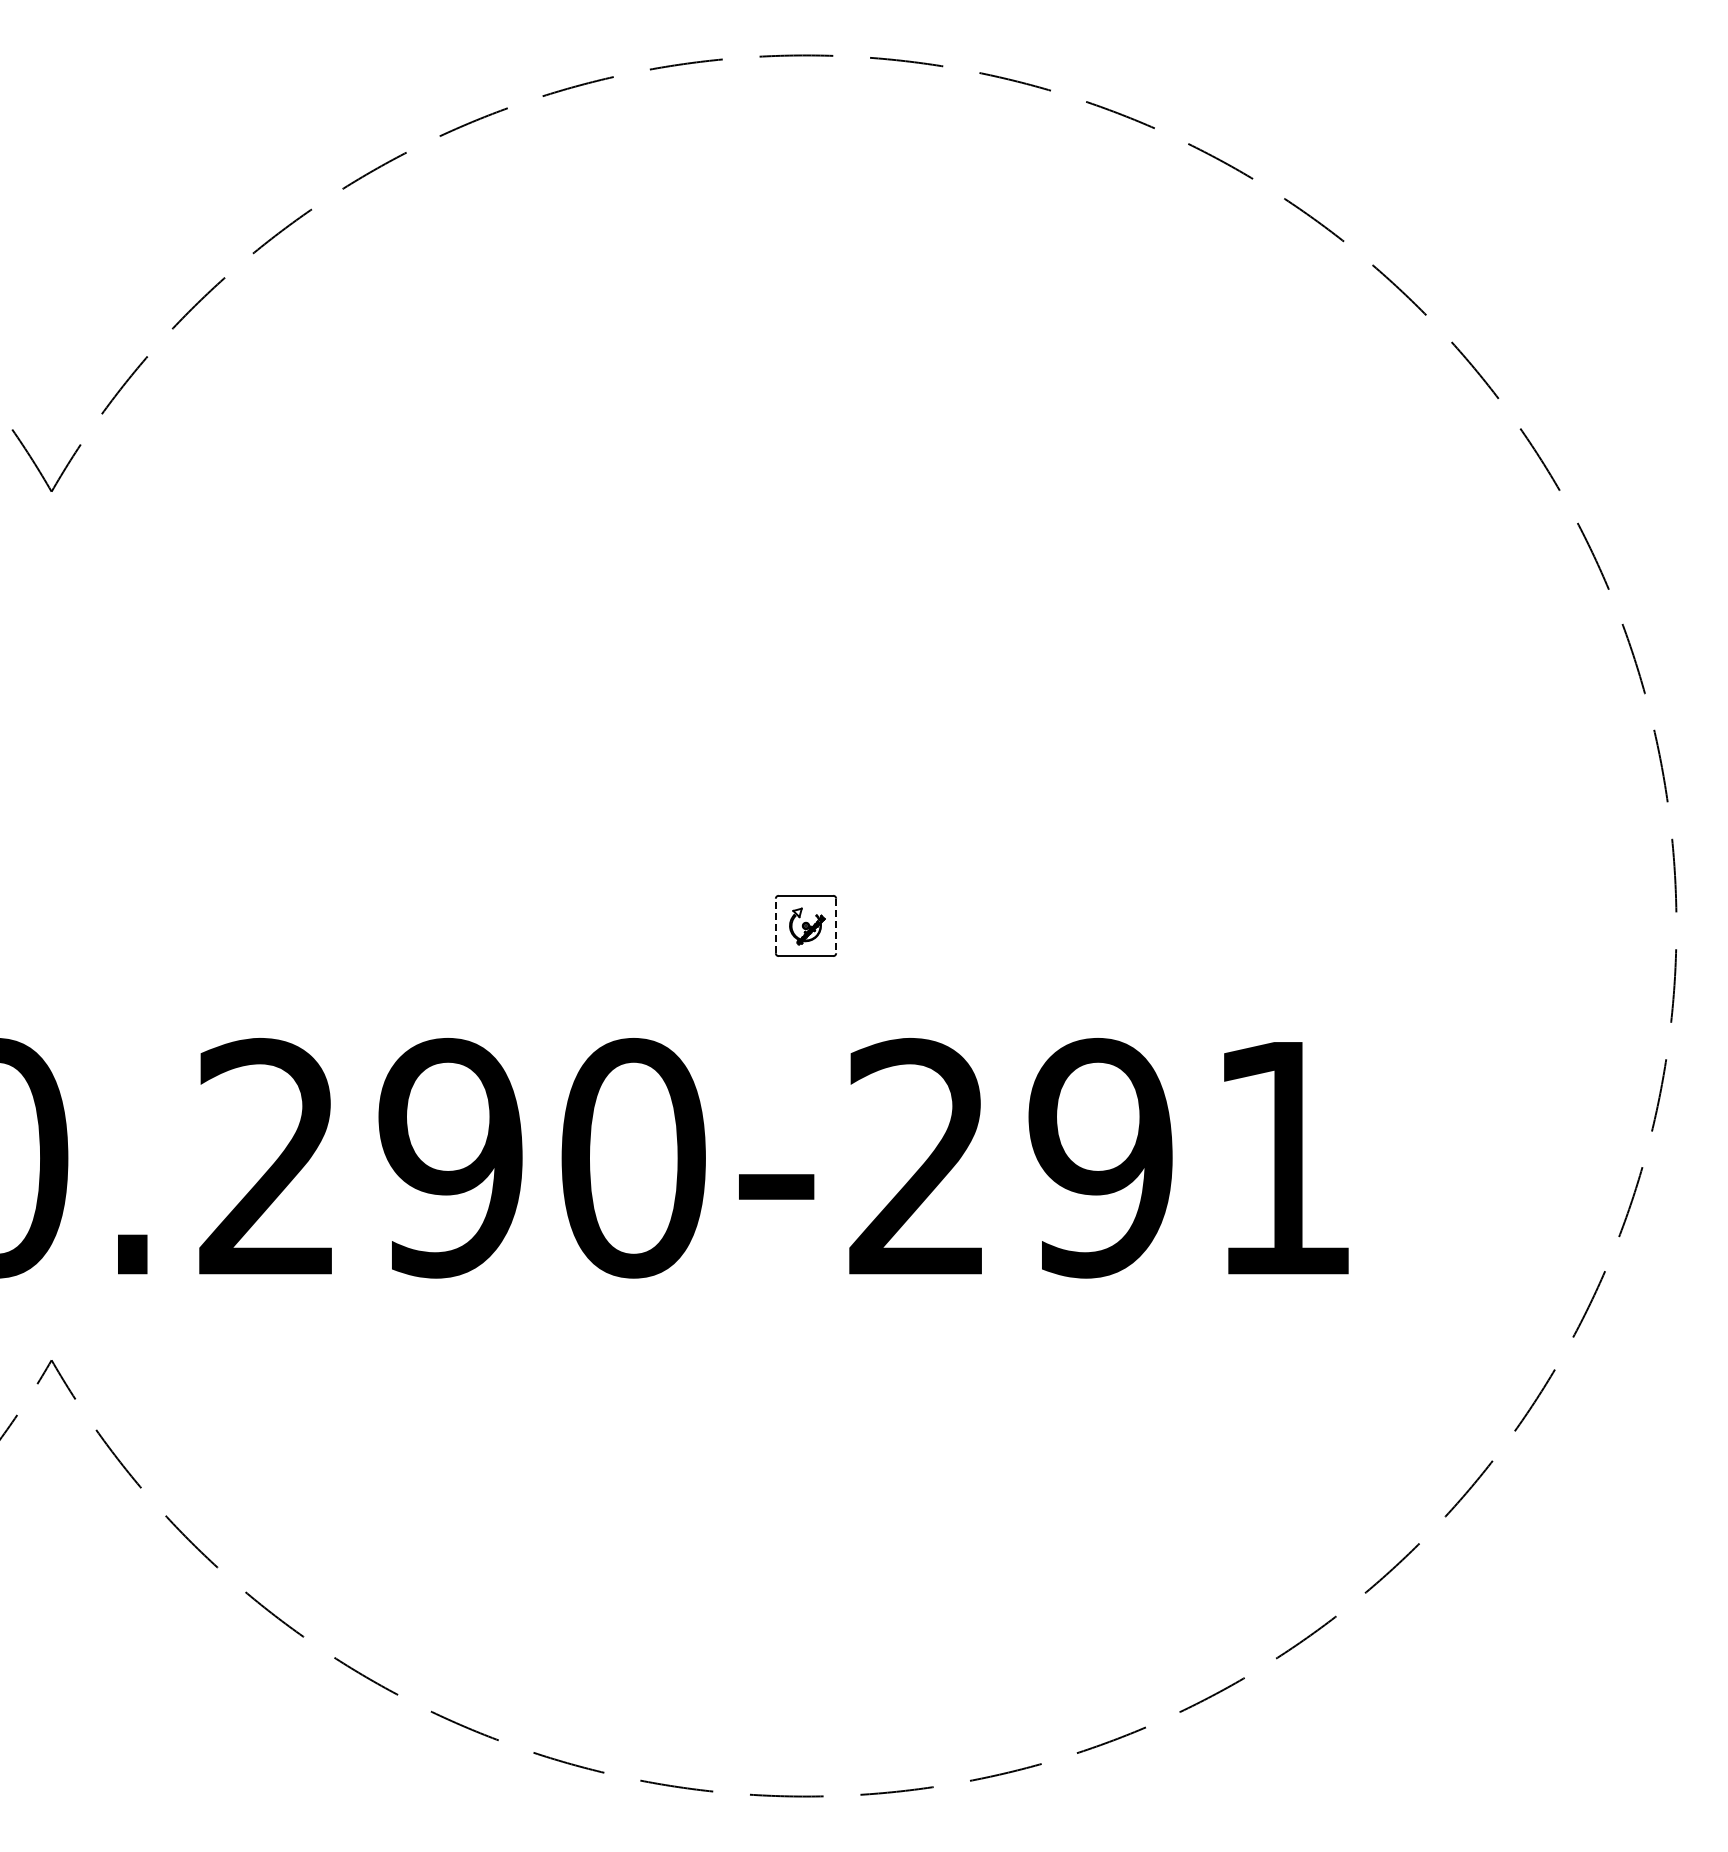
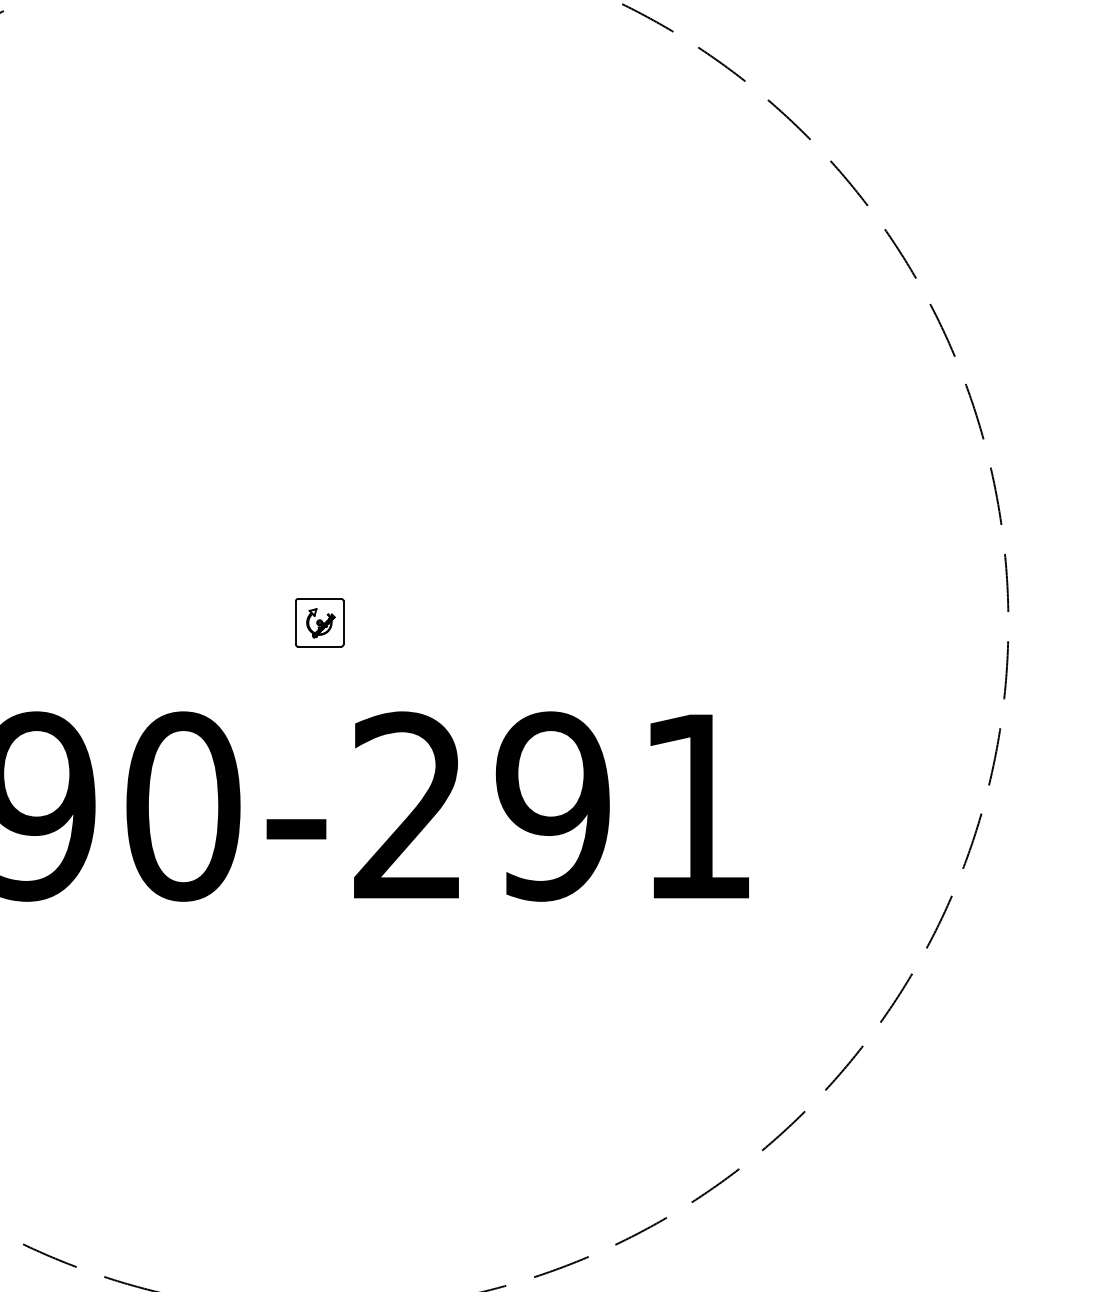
line: (775, 925) -> (295, 622), dashed -> solid
line: (836, 926) -> (343, 623), dashed -> solid

